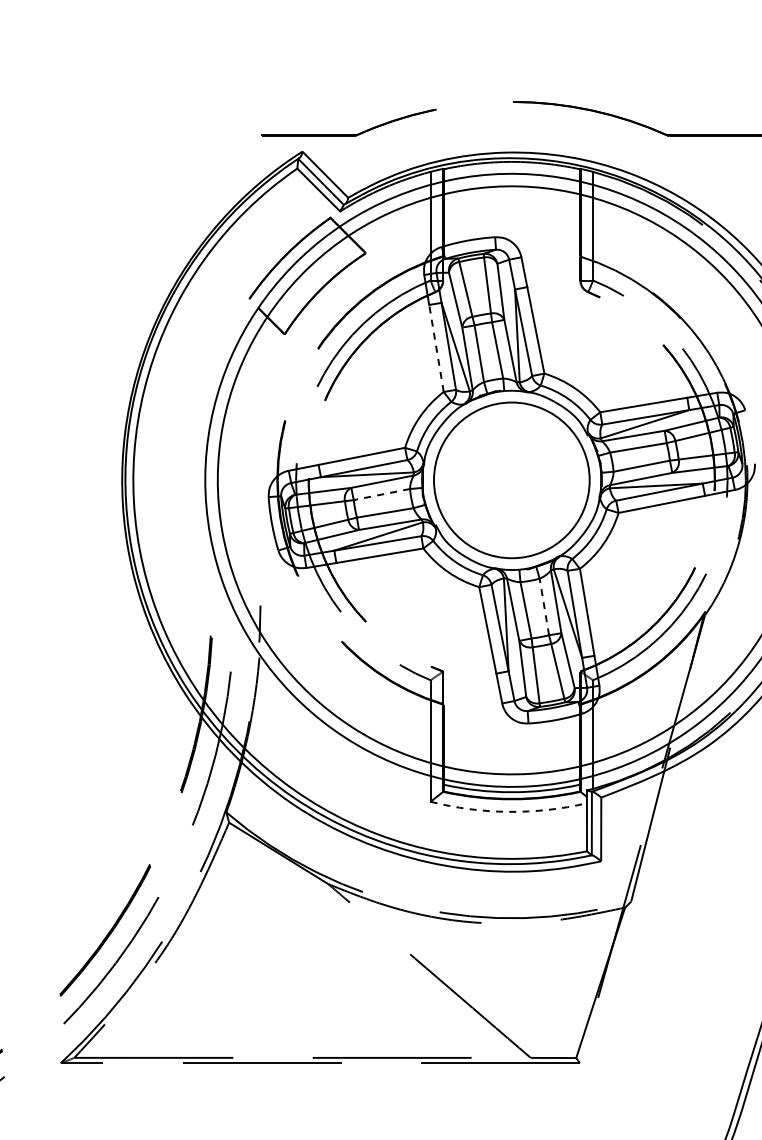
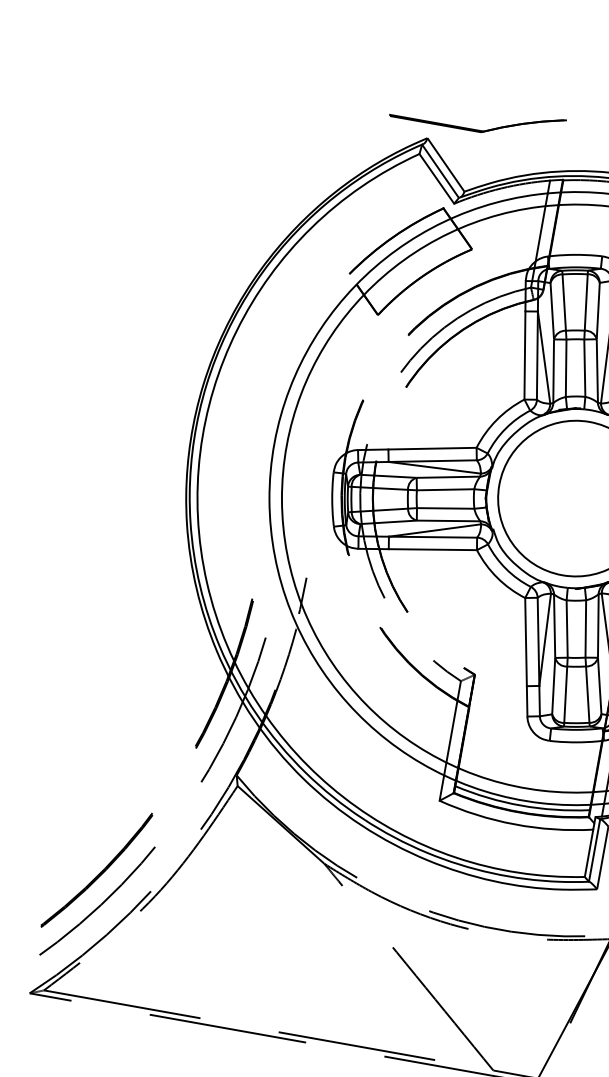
line: (436, 347) -> (525, 354), dashed -> solid
line: (382, 494) -> (446, 489), dashed -> solid
line: (544, 607) -> (585, 629), dashed -> solid
arc: (508, 811) -> (514, 824), dashed -> solid

